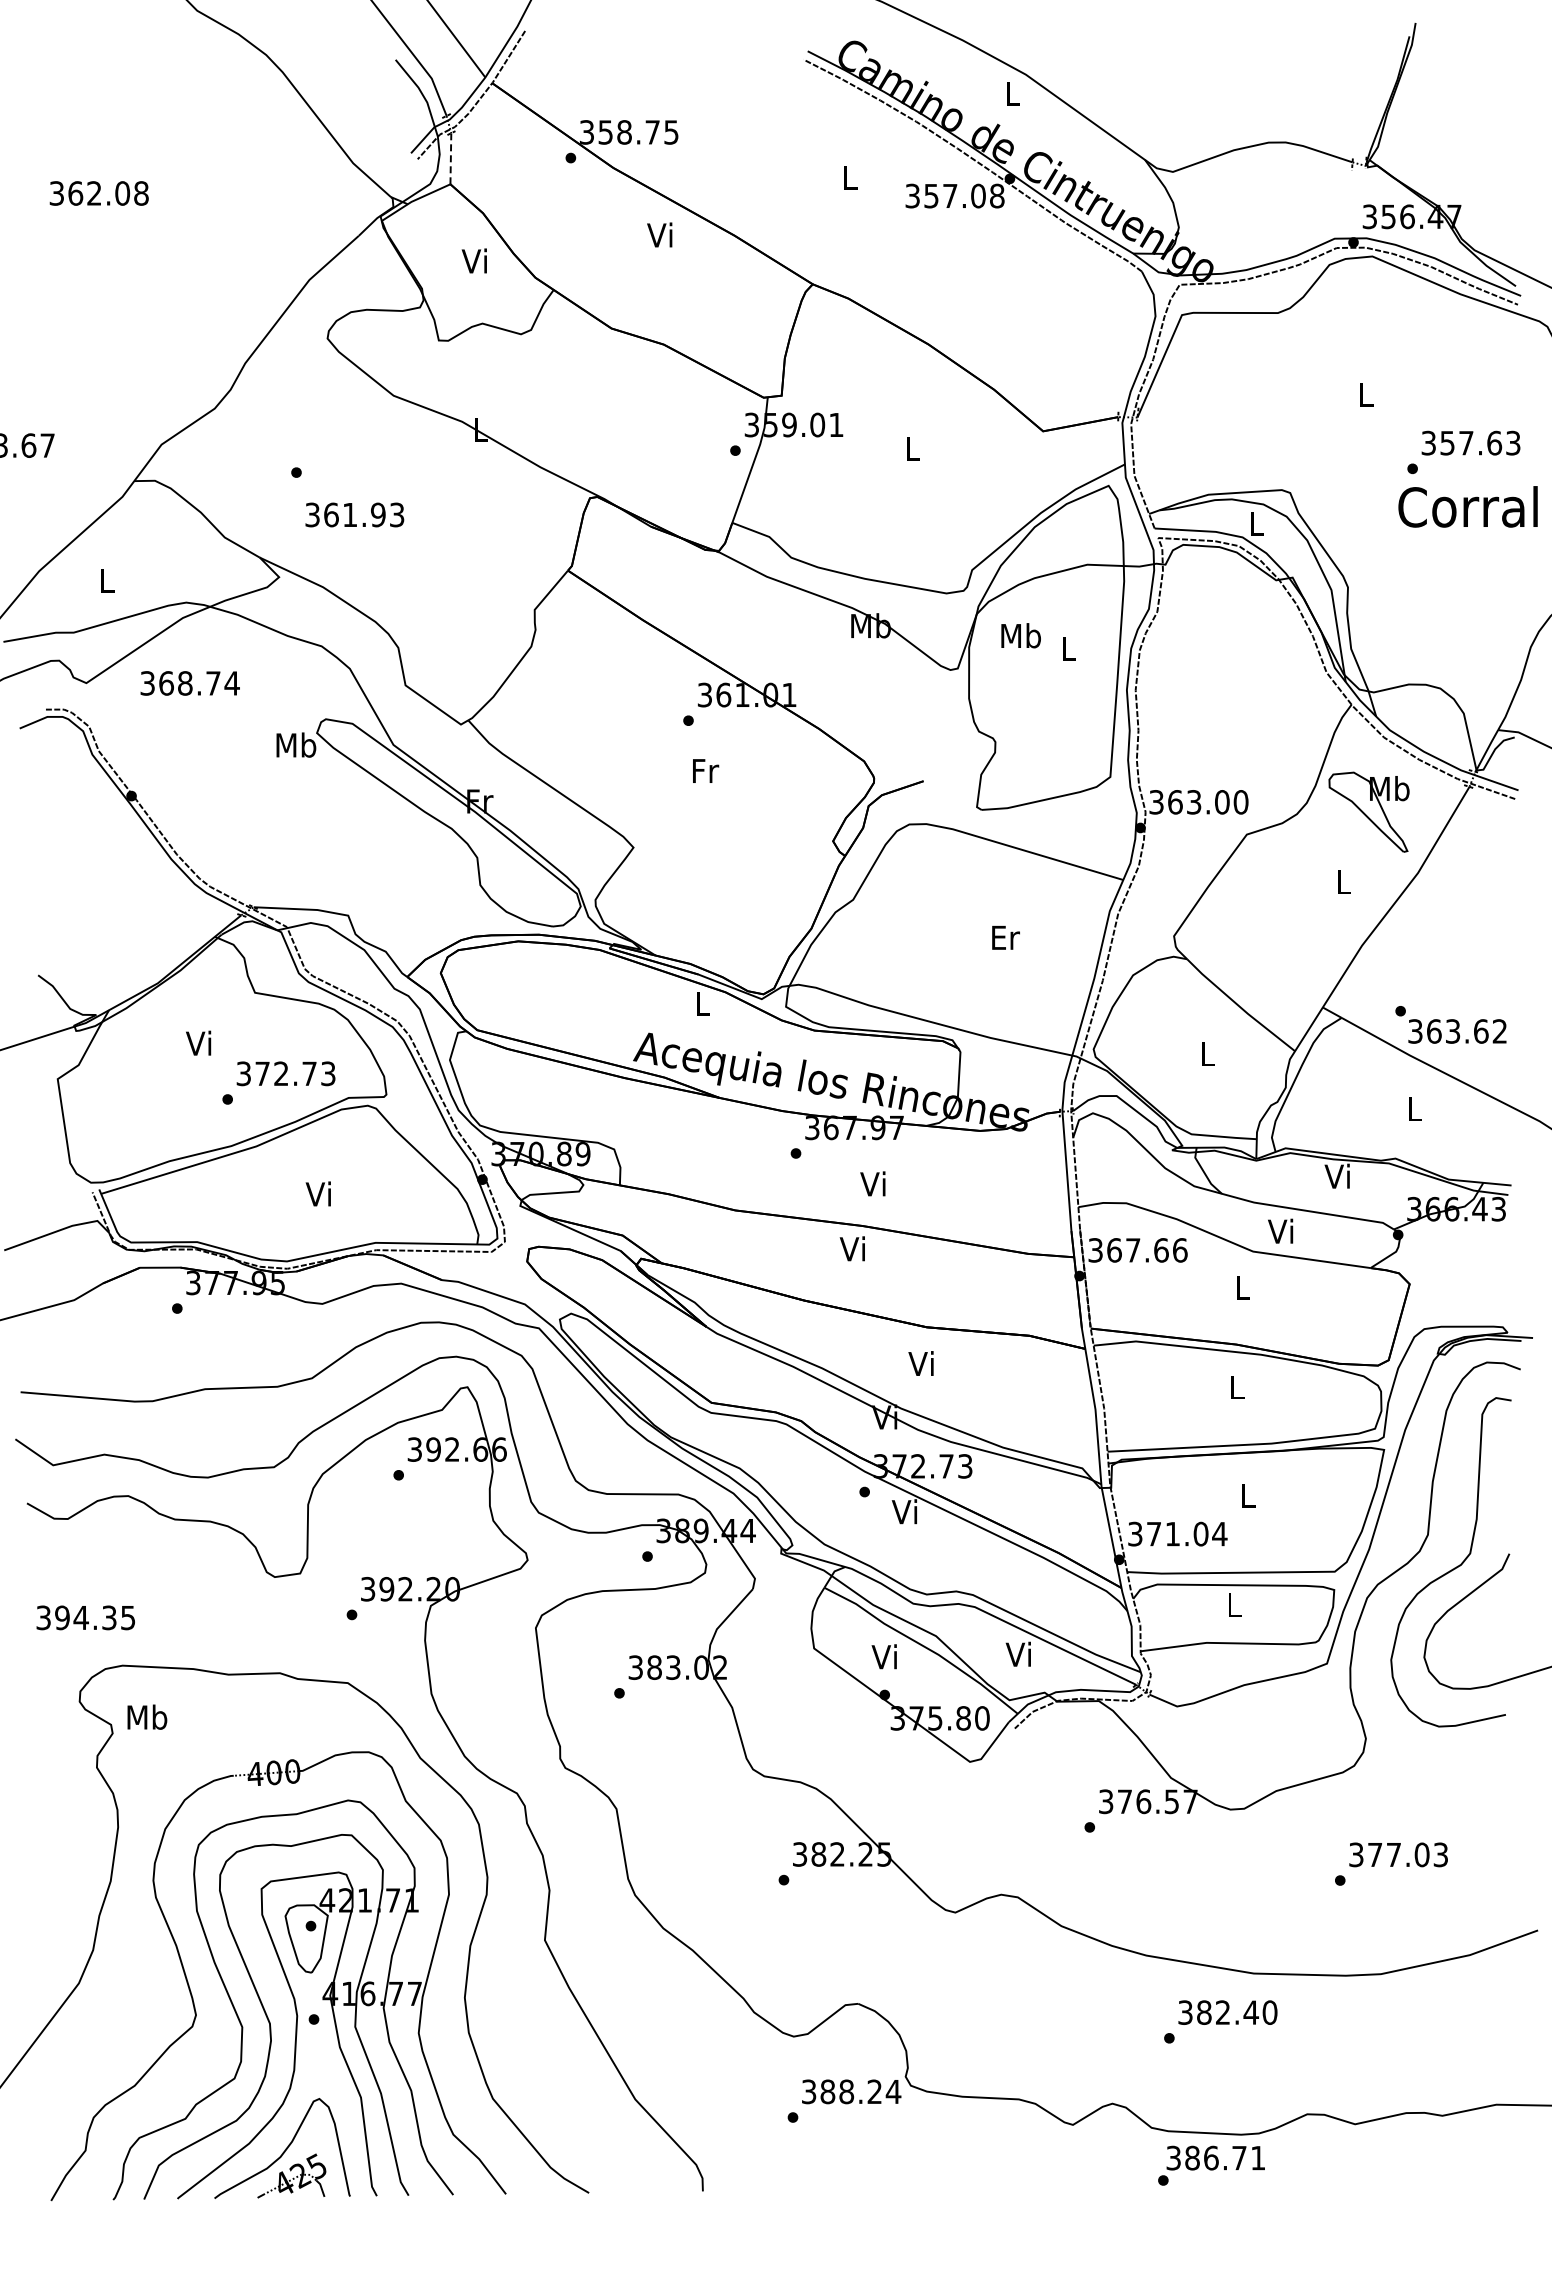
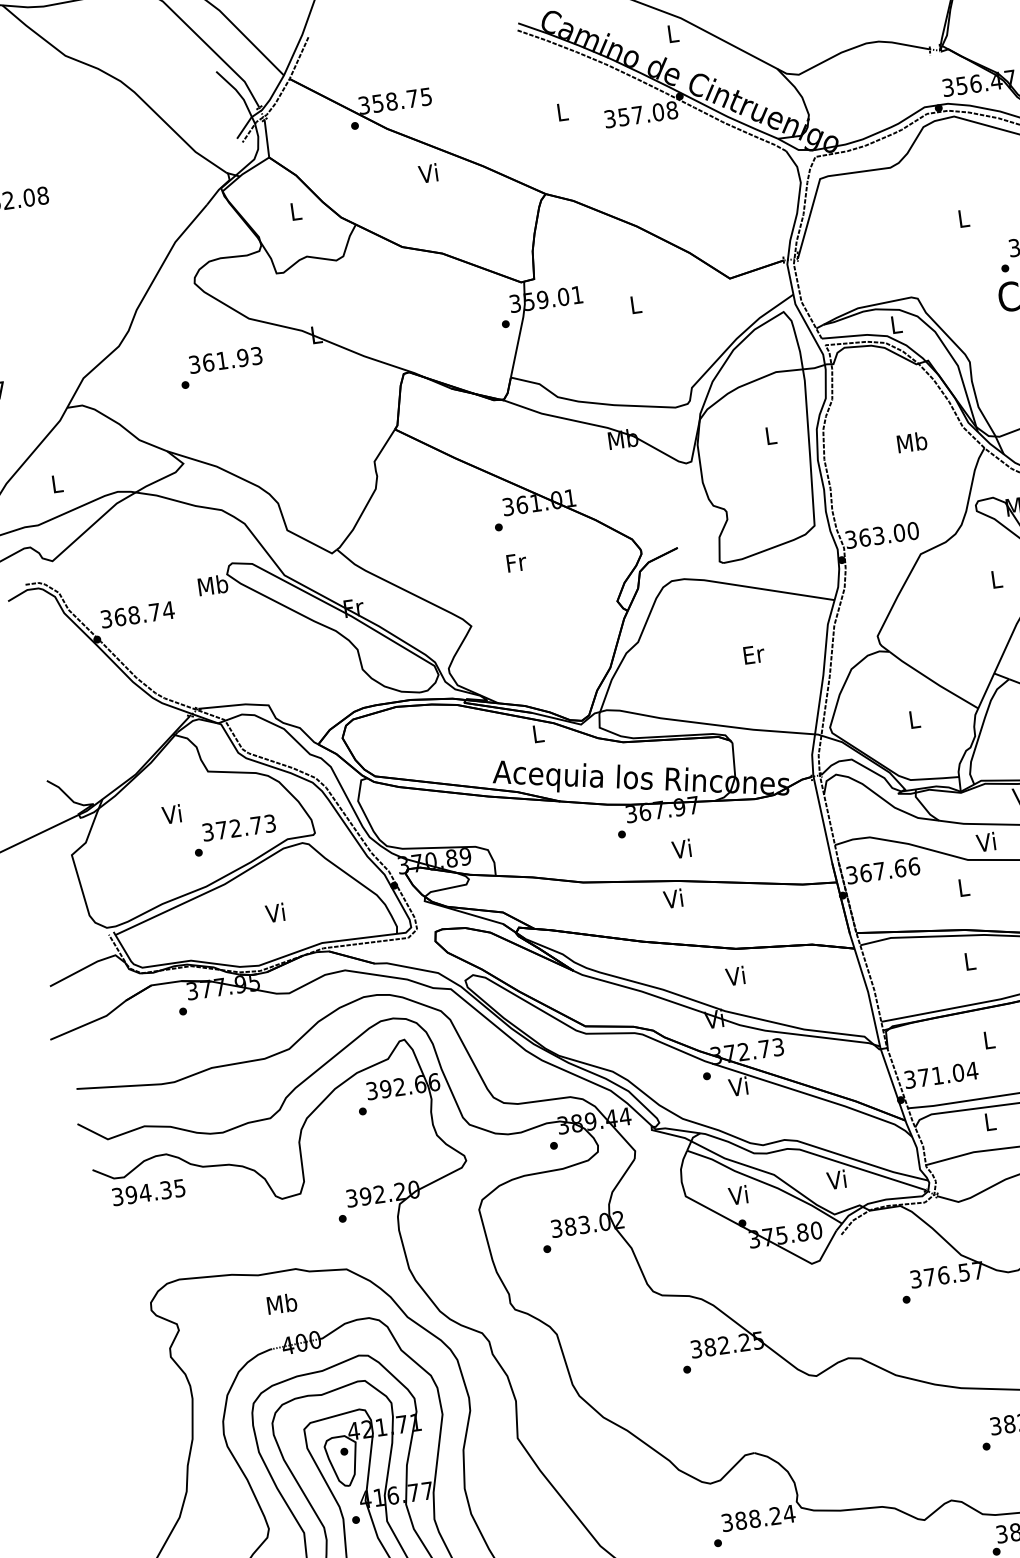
line: (450, 158) -> (266, 138), dashed -> solid
text: (473, 260) -> (293, 211), Vi -> L
text: (354, 514) -> (225, 359), moved
text: (1020, 635) -> (911, 442), moved
text: (189, 683) -> (137, 614), moved
text: (85, 1617) -> (148, 1192), moved
text: (147, 1716) -> (282, 1303), moved

